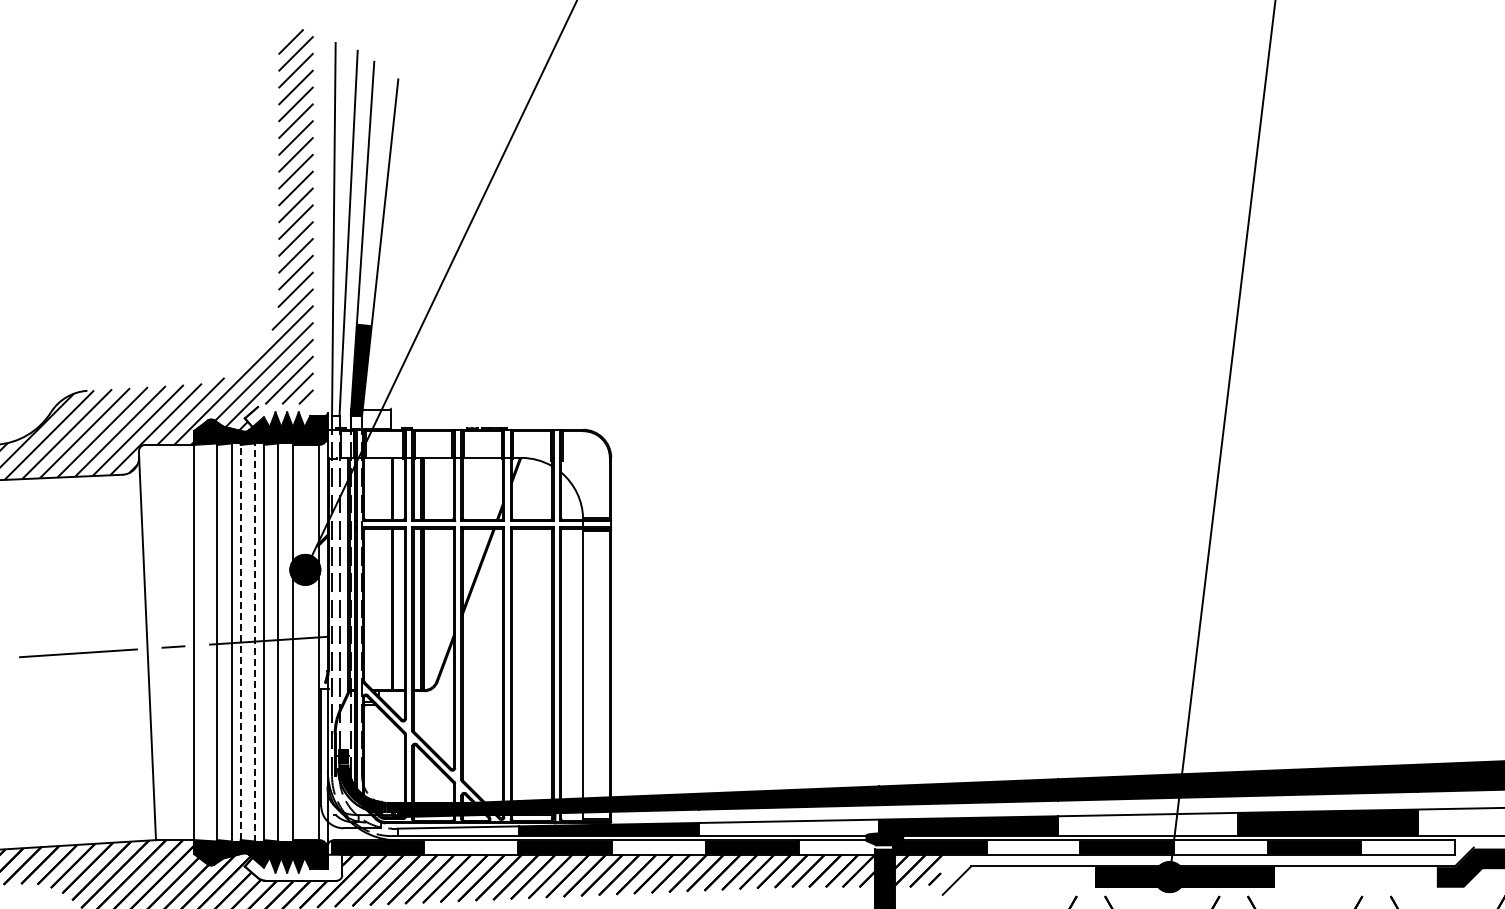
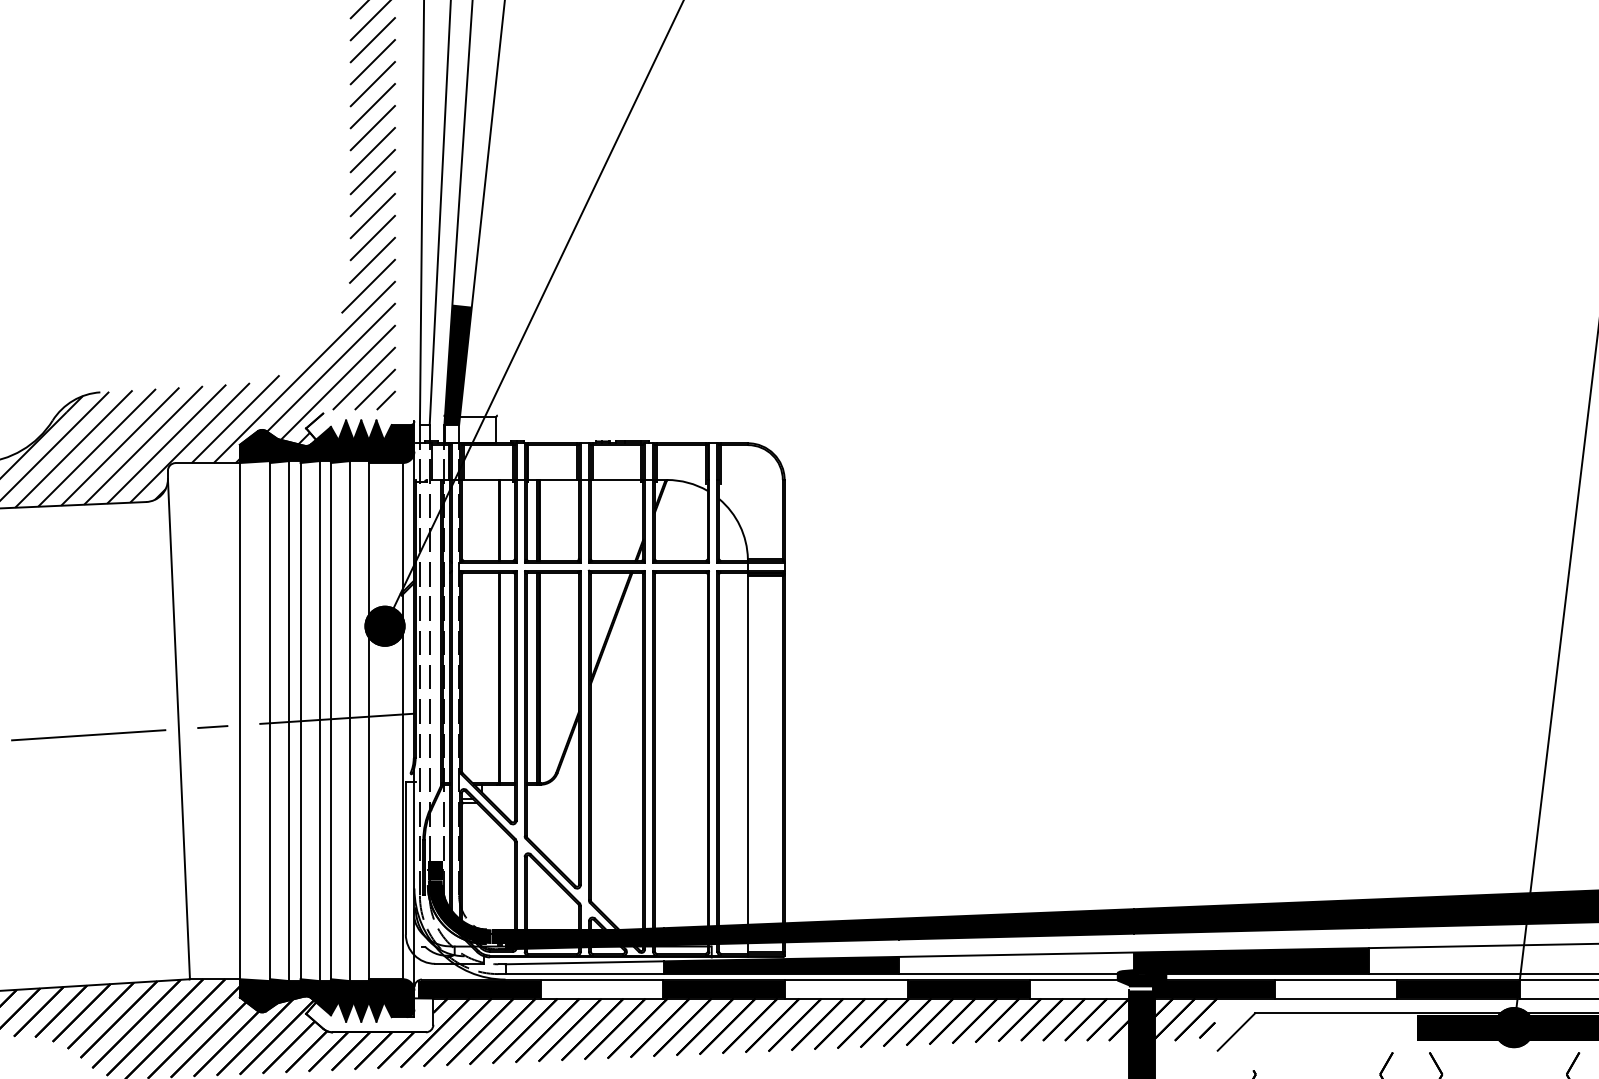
line: (255, 641) -> (319, 719), dashed -> solid
line: (240, 642) -> (300, 721), dashed -> solid

